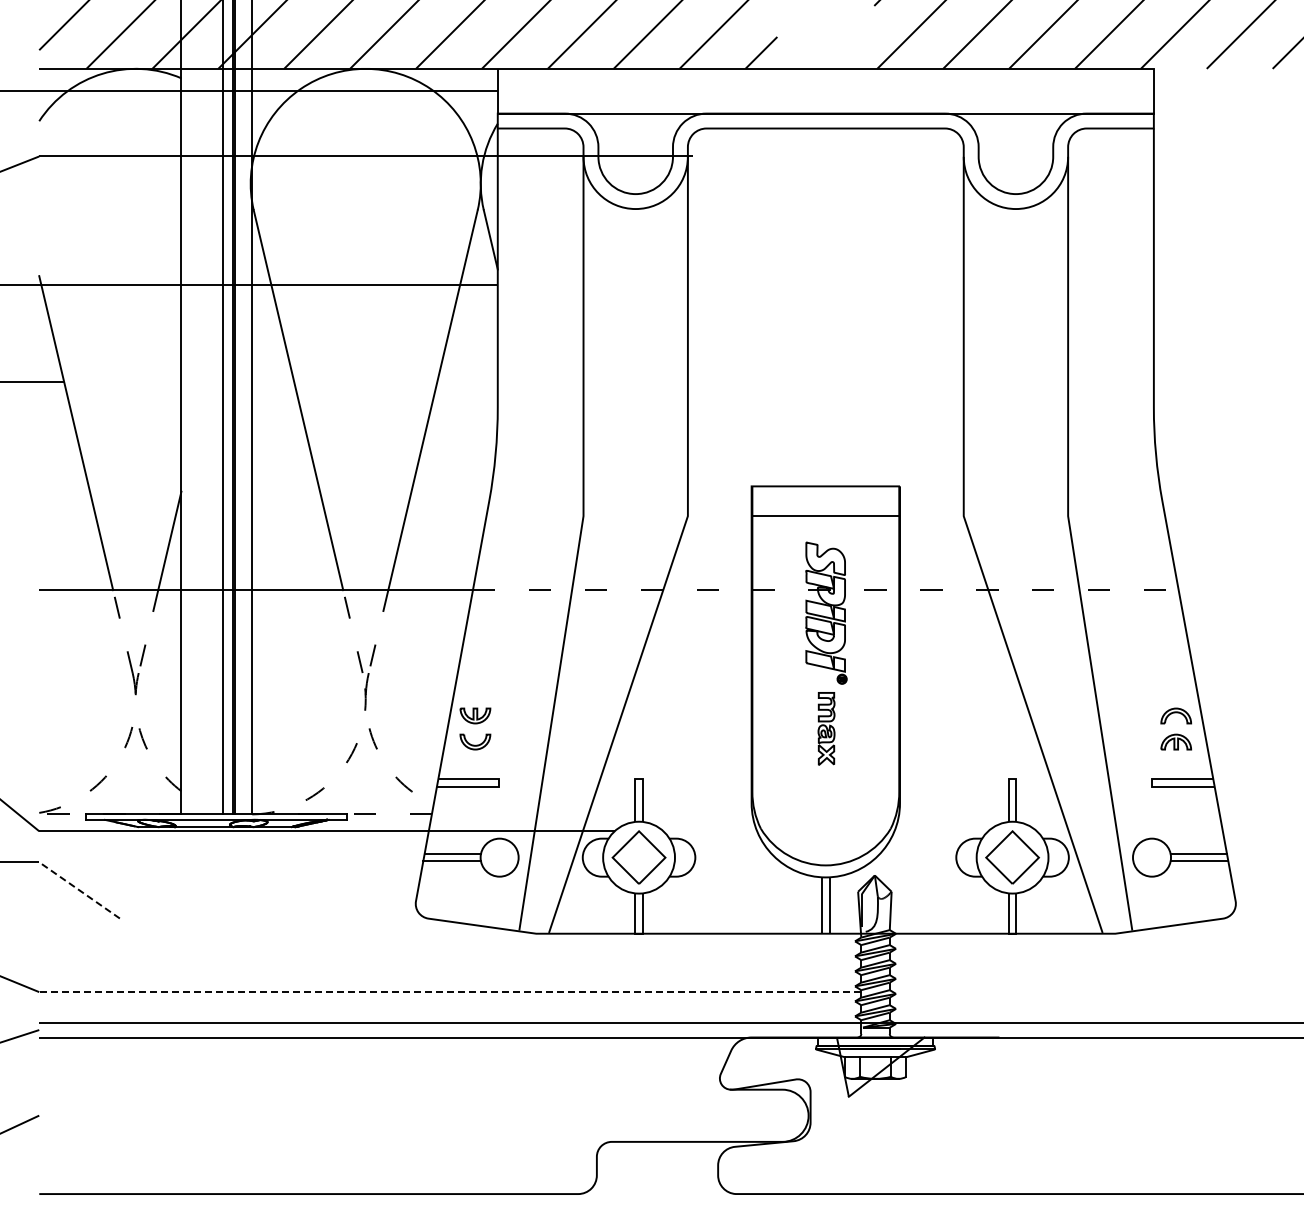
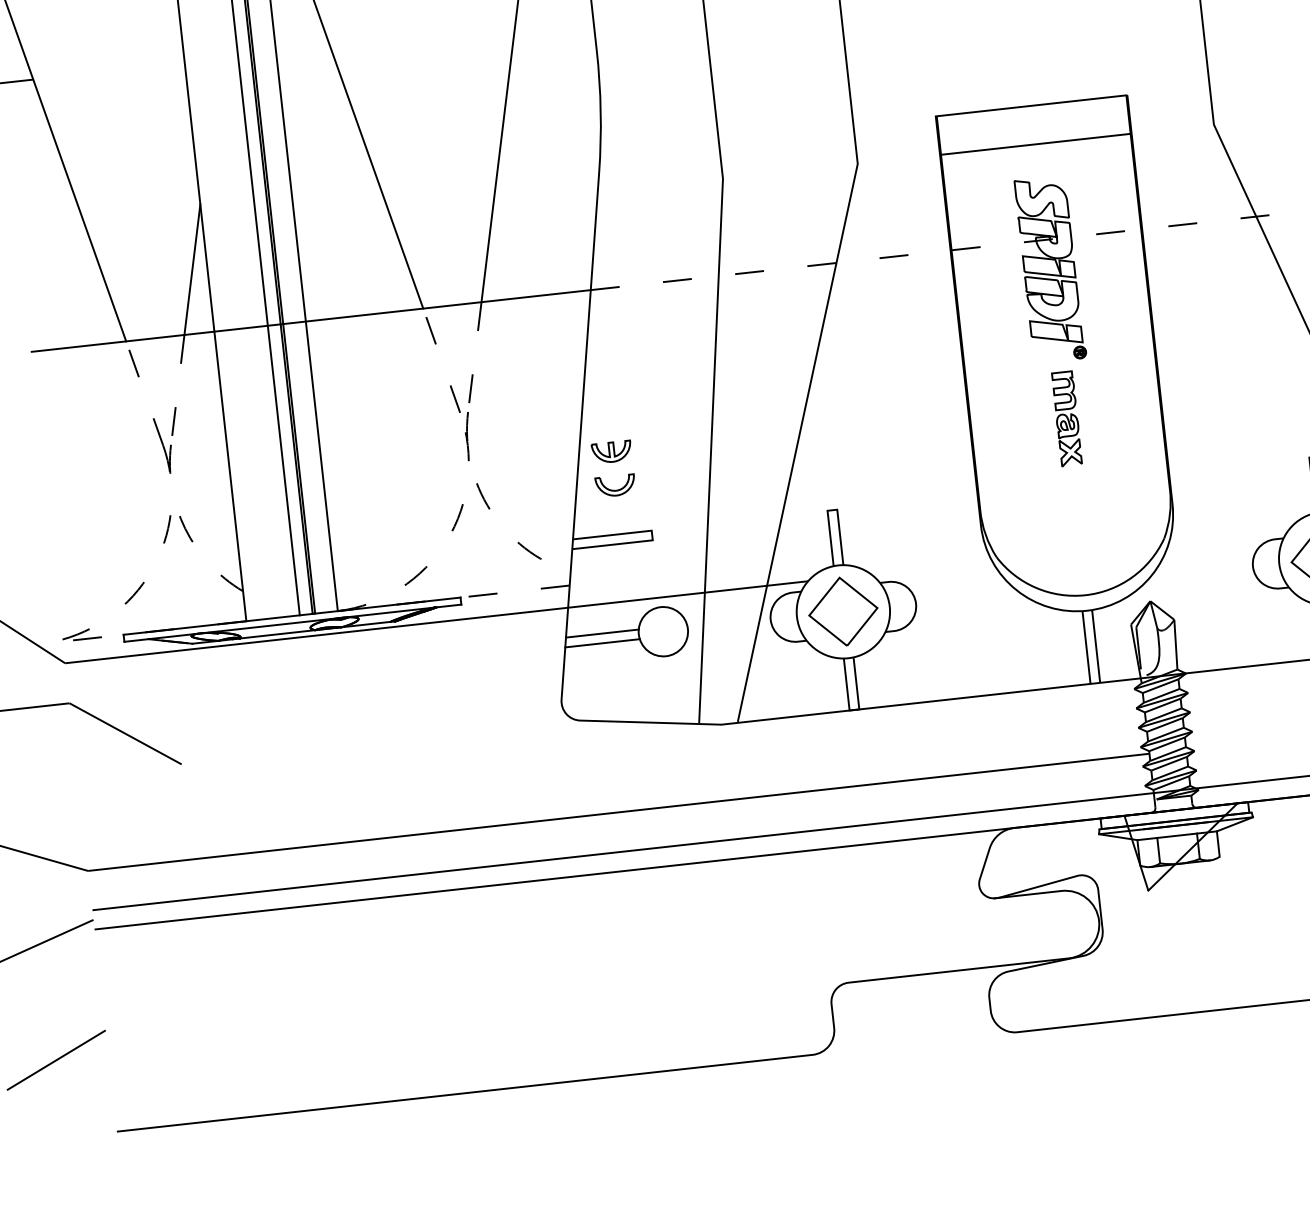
line: (79, 890) -> (125, 733), dashed -> solid
line: (449, 992) -> (617, 812), dashed -> solid

